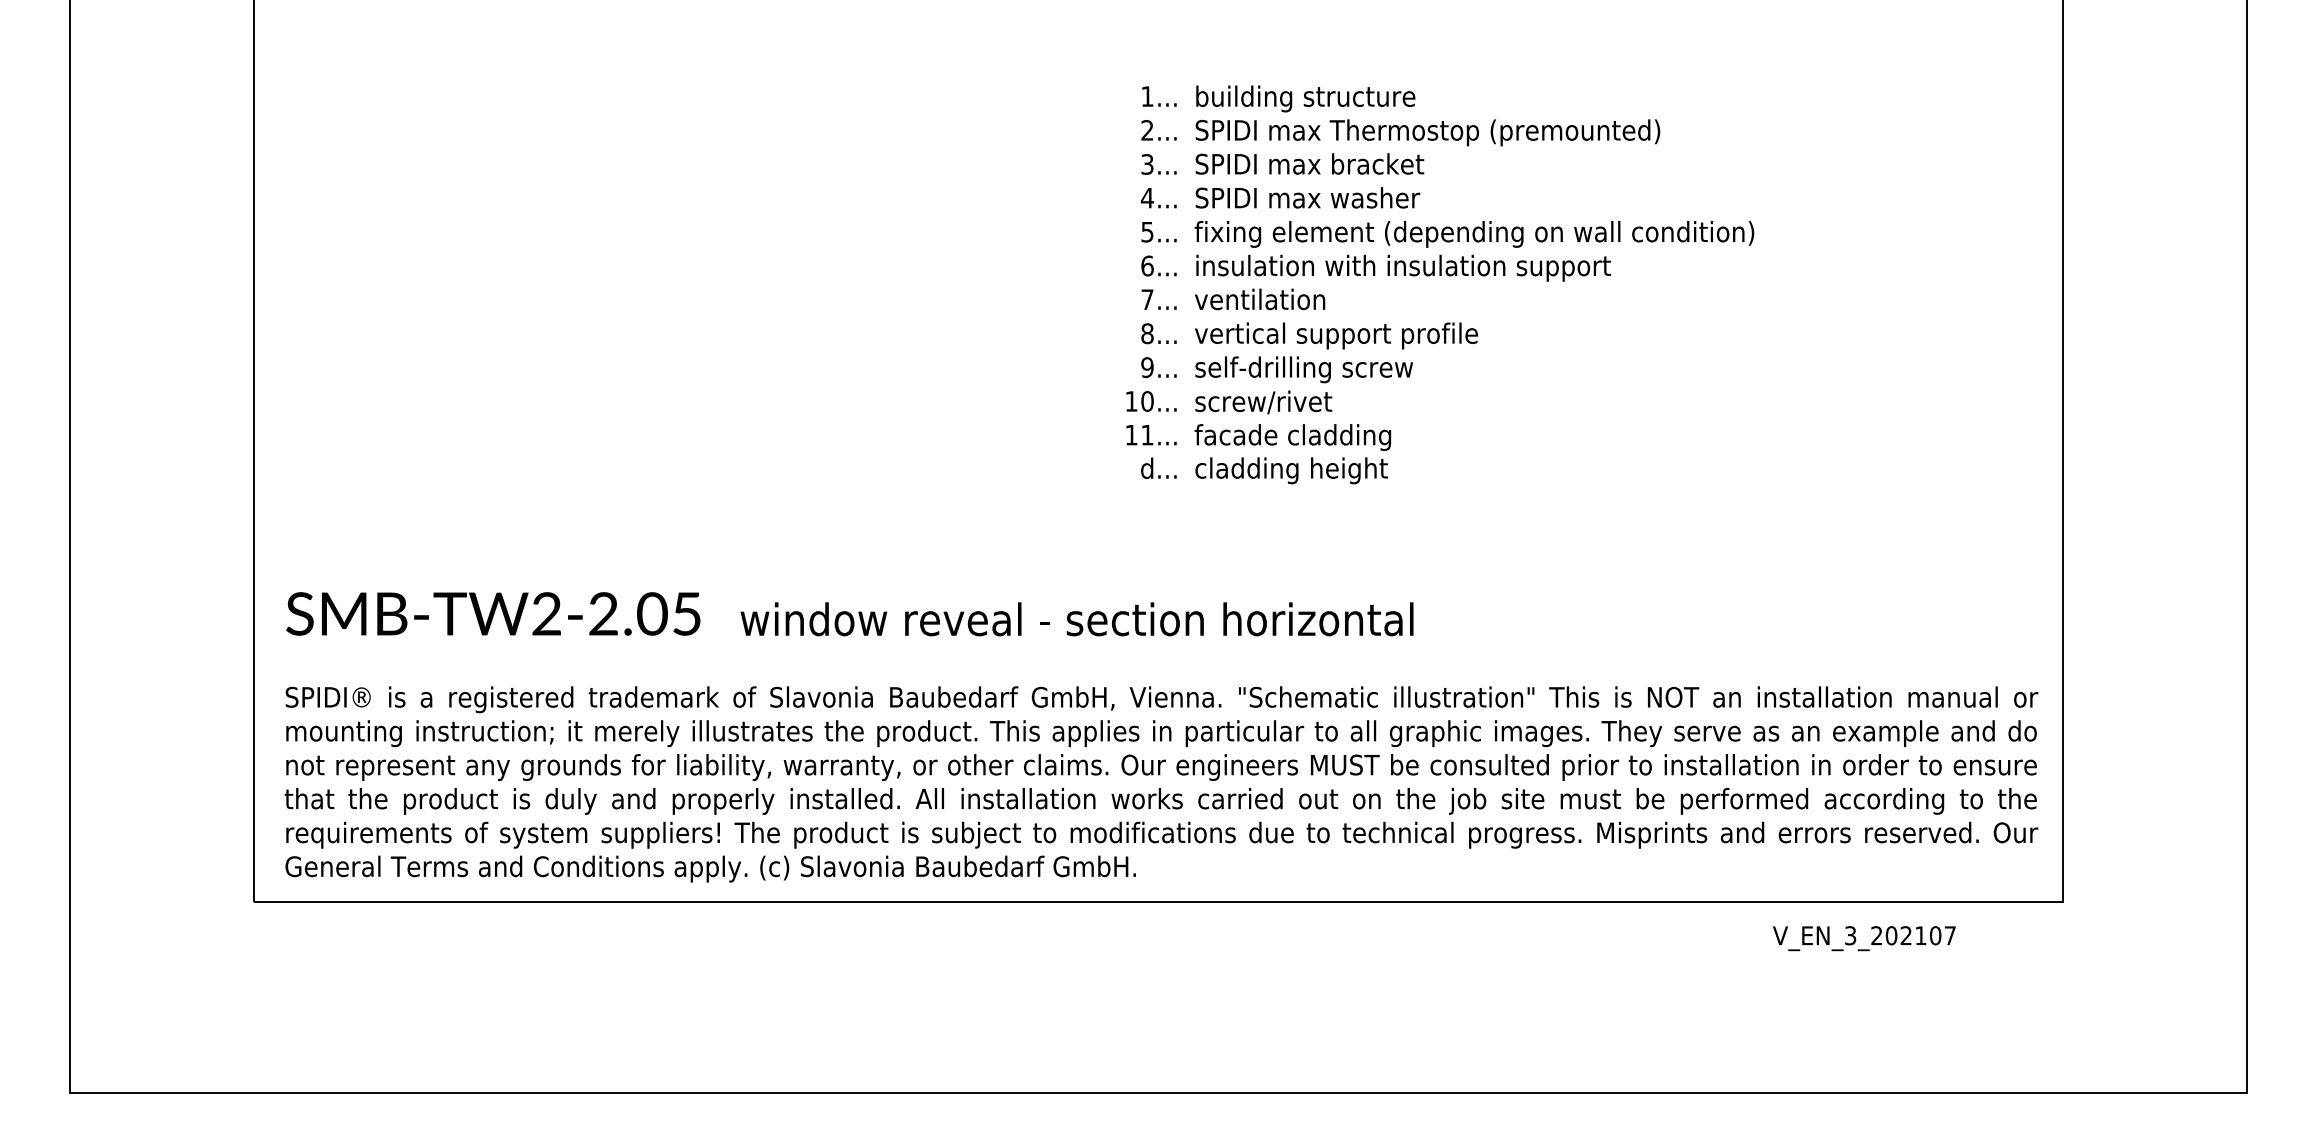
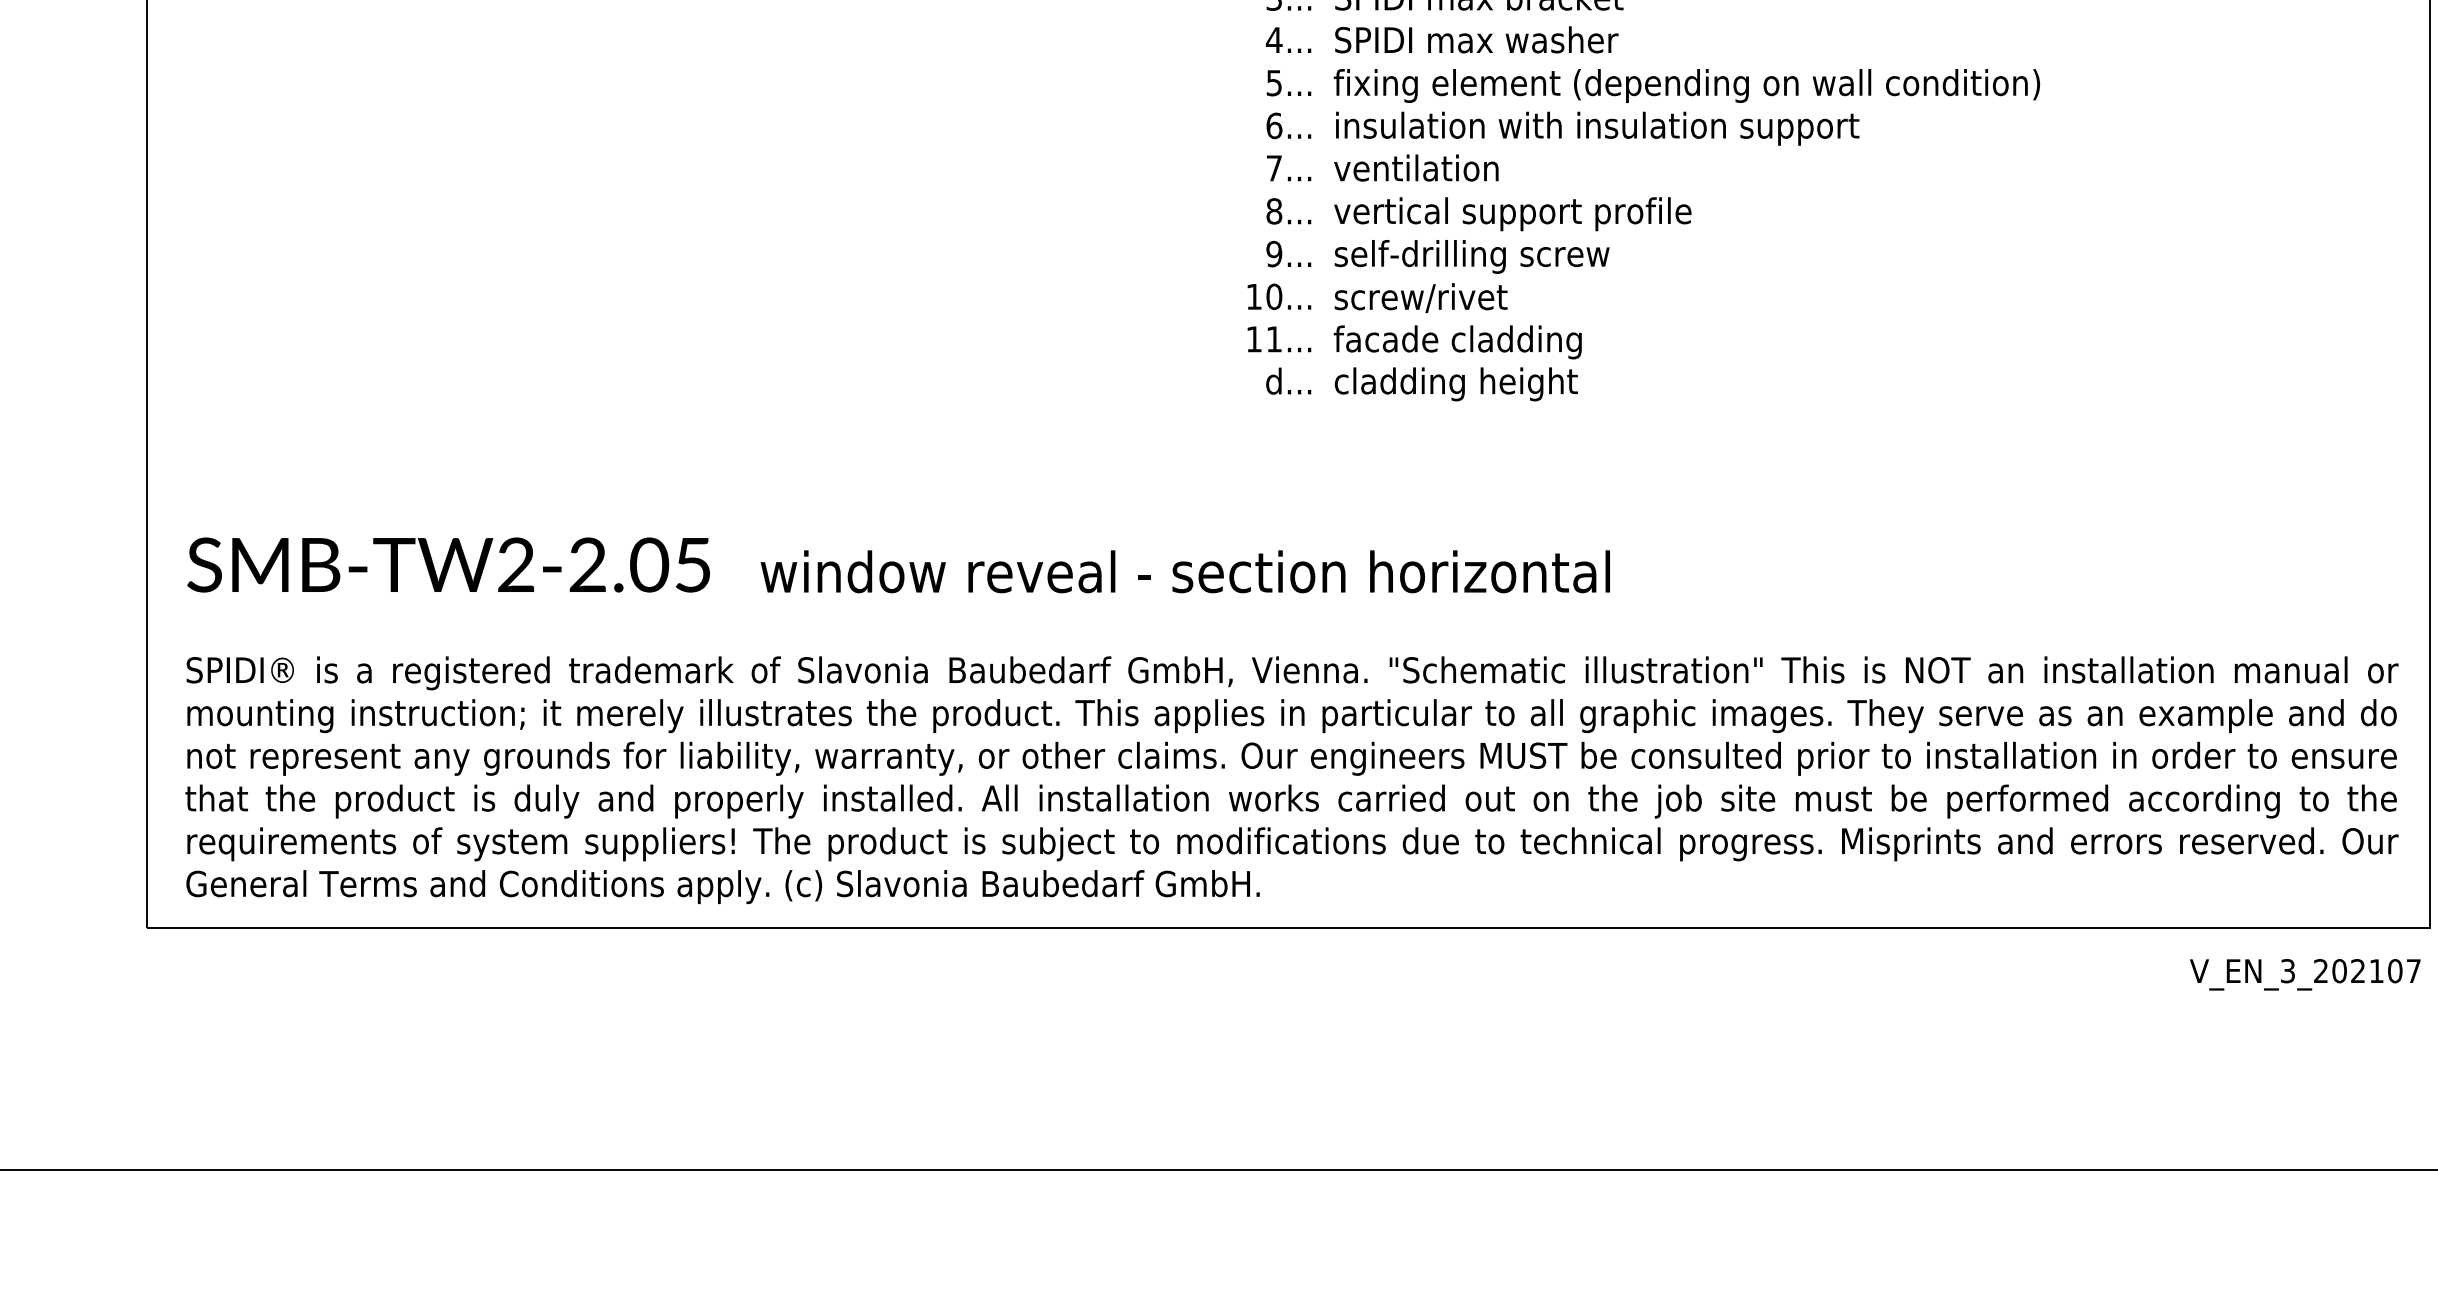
text: (1864, 938) -> (2305, 974), moved

